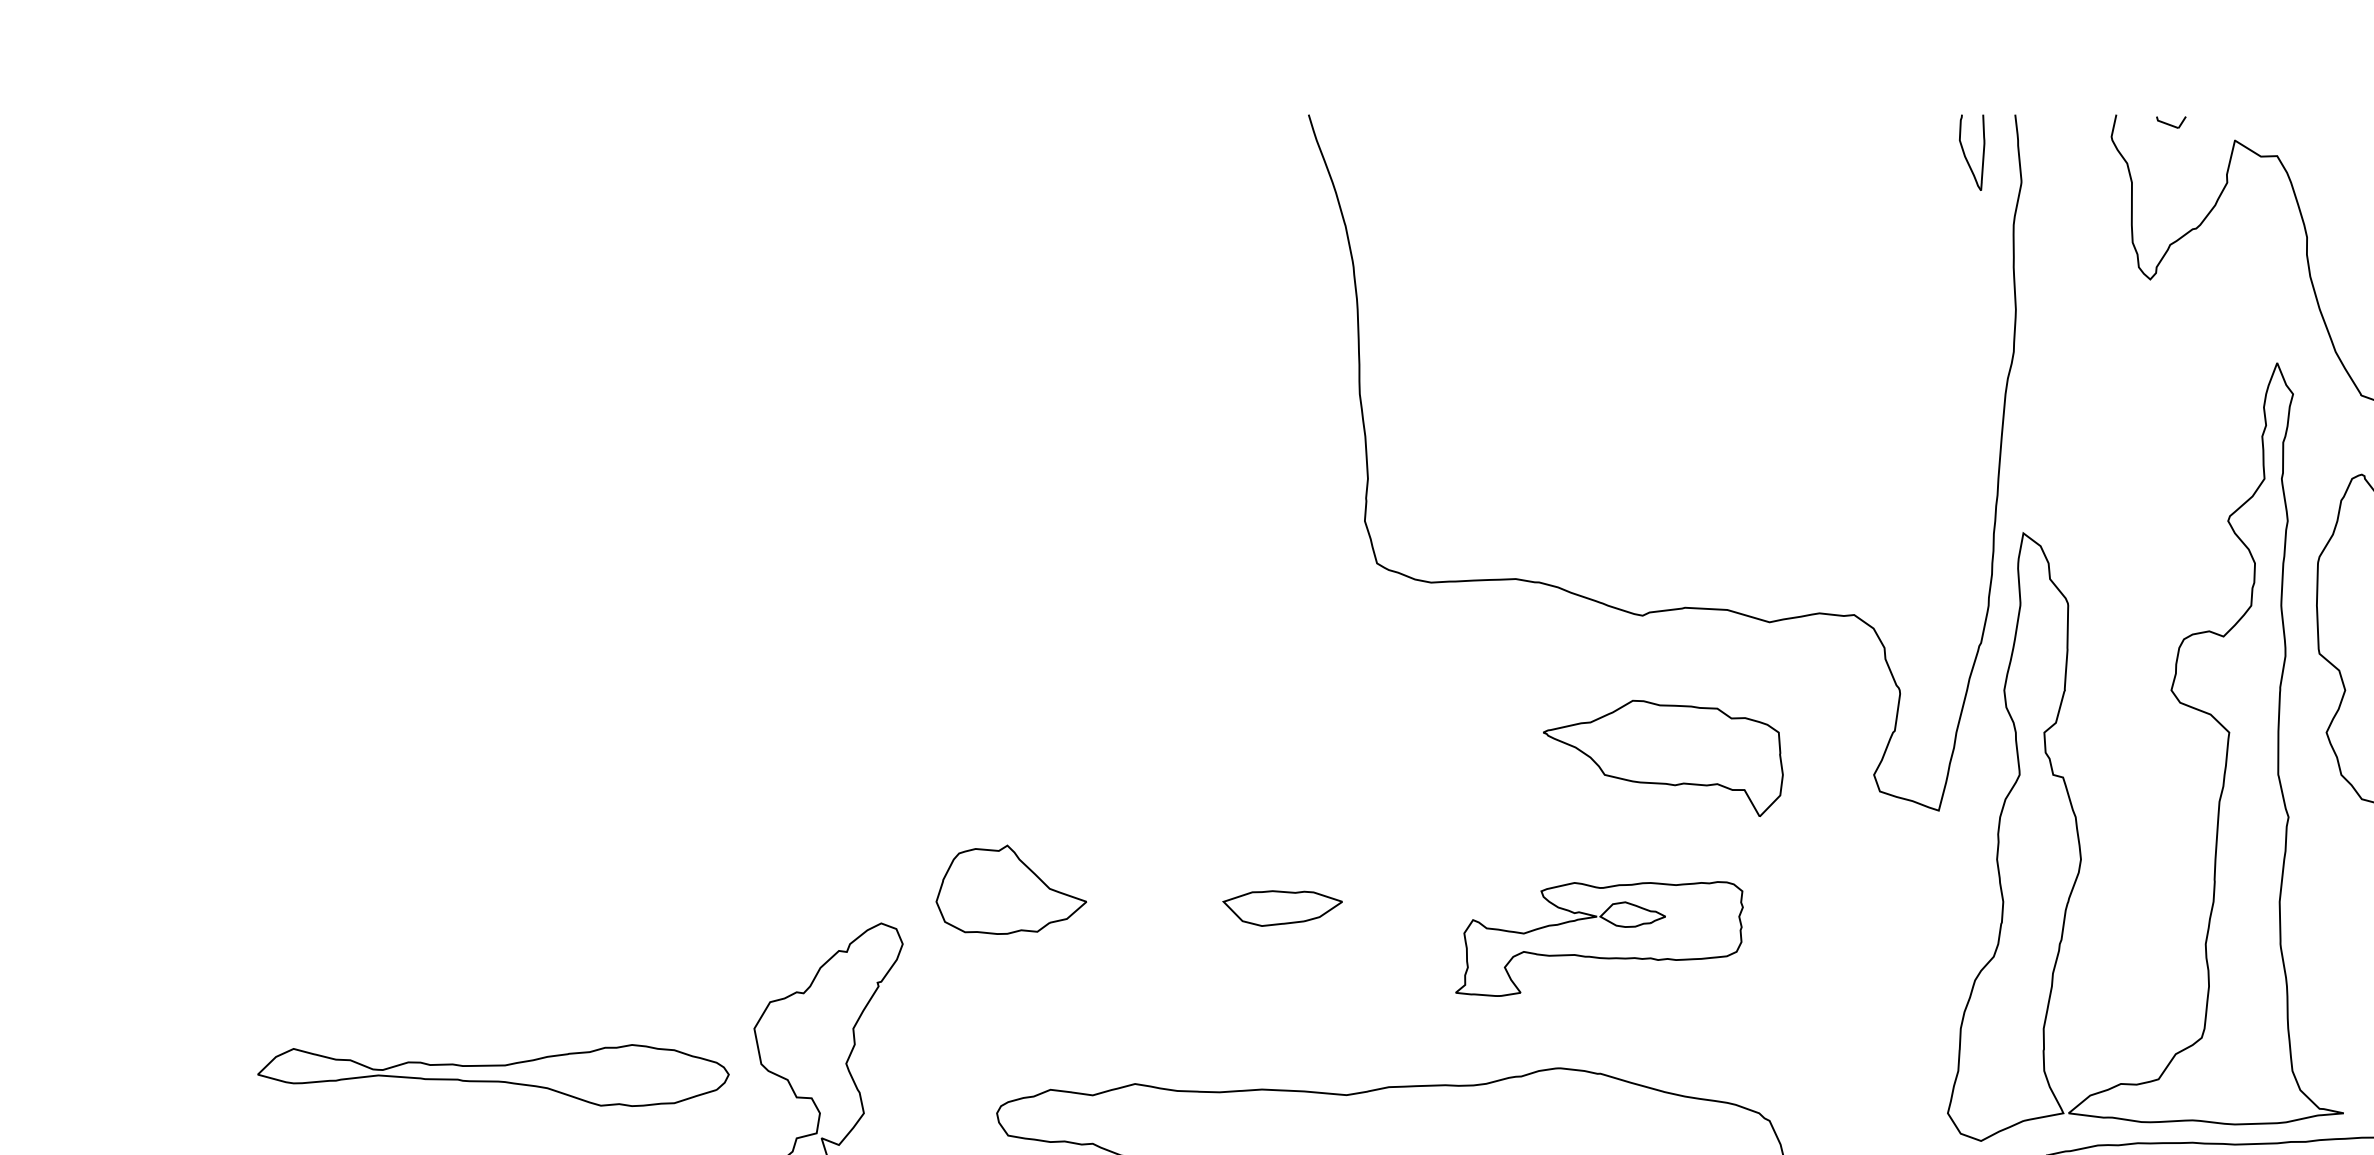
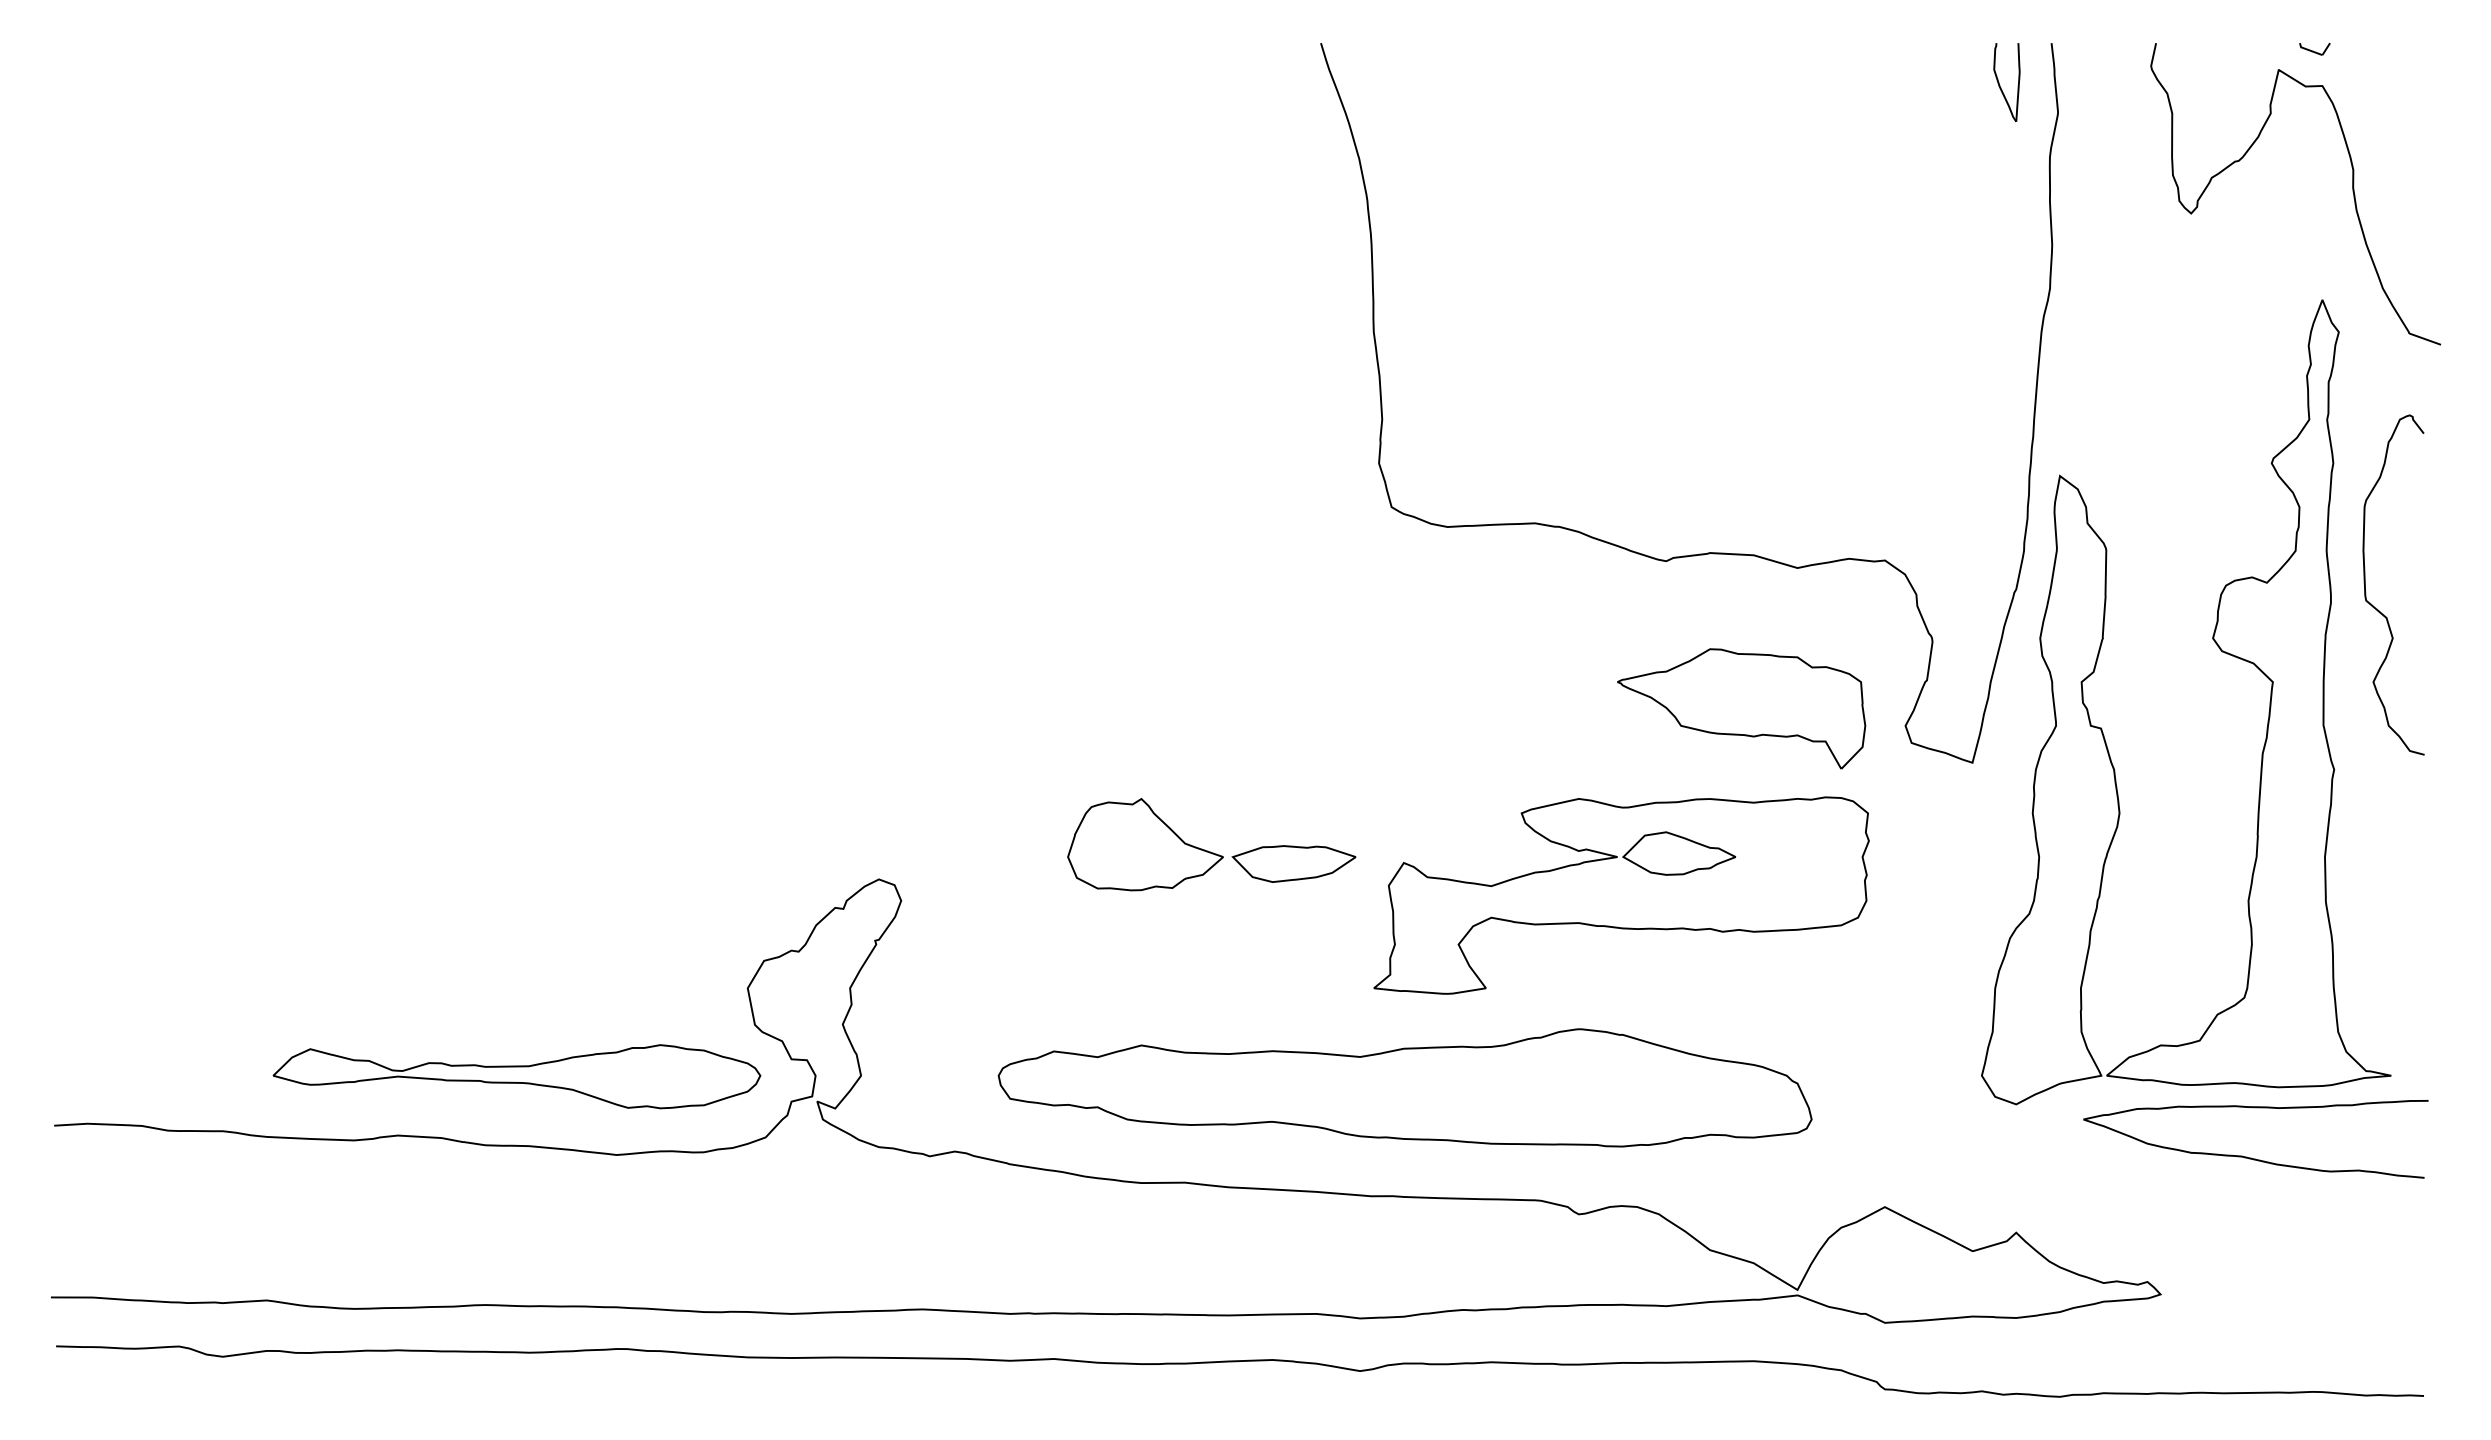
part: (2170, 121) -> (2314, 48), moved
part: (1663, 758) -> (1741, 708), moved
part: (1011, 889) -> (1145, 844), moved
part: (1599, 938) -> (1621, 895), size x1.67
part: (492, 1075) -> (516, 1076), moved

